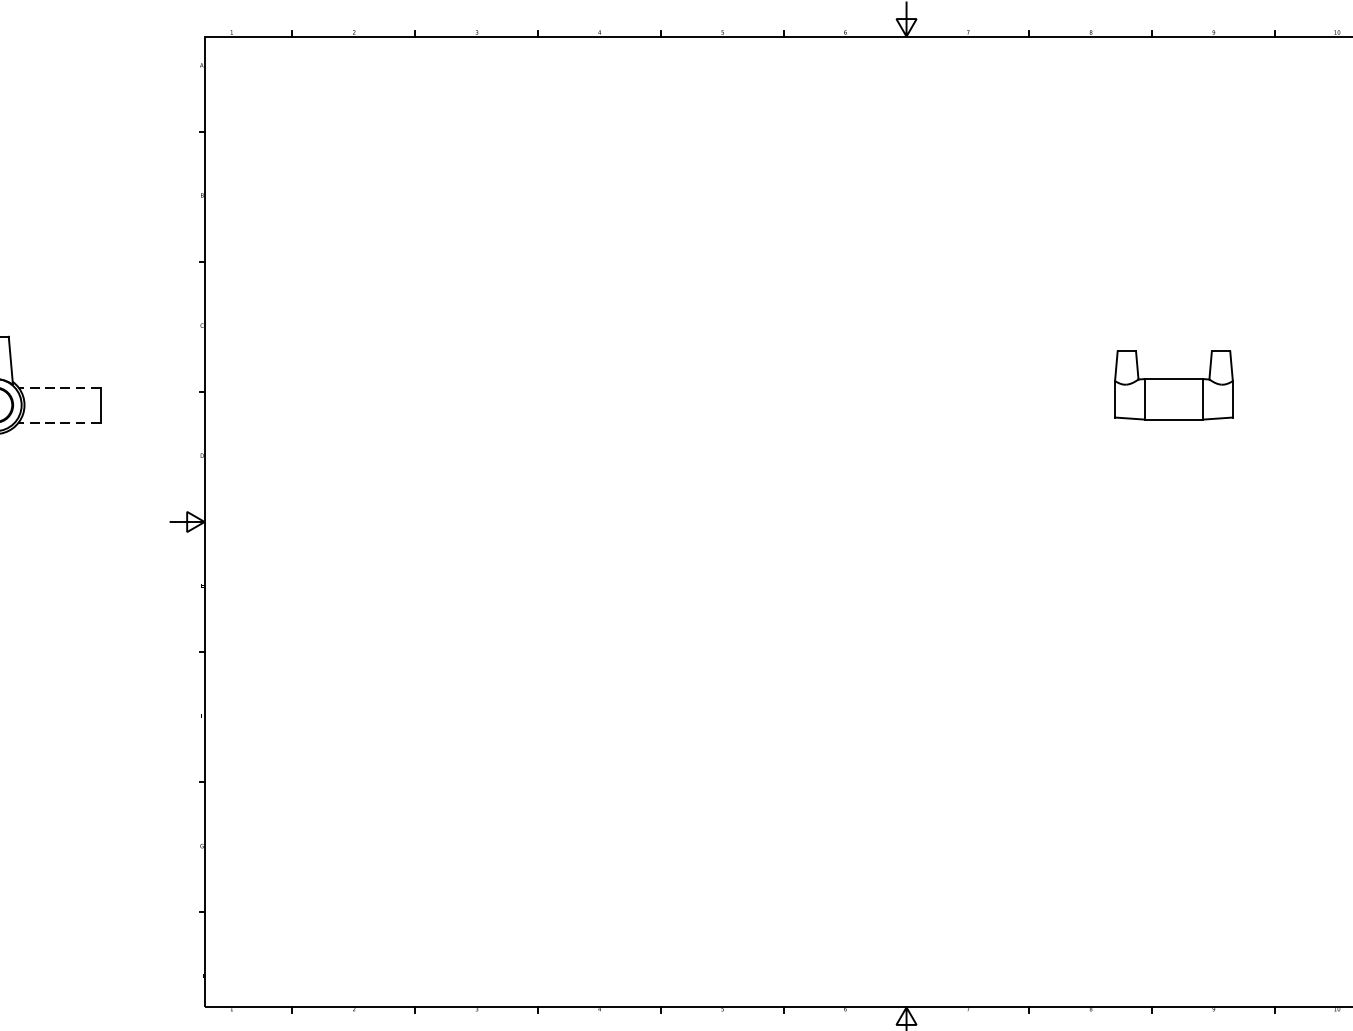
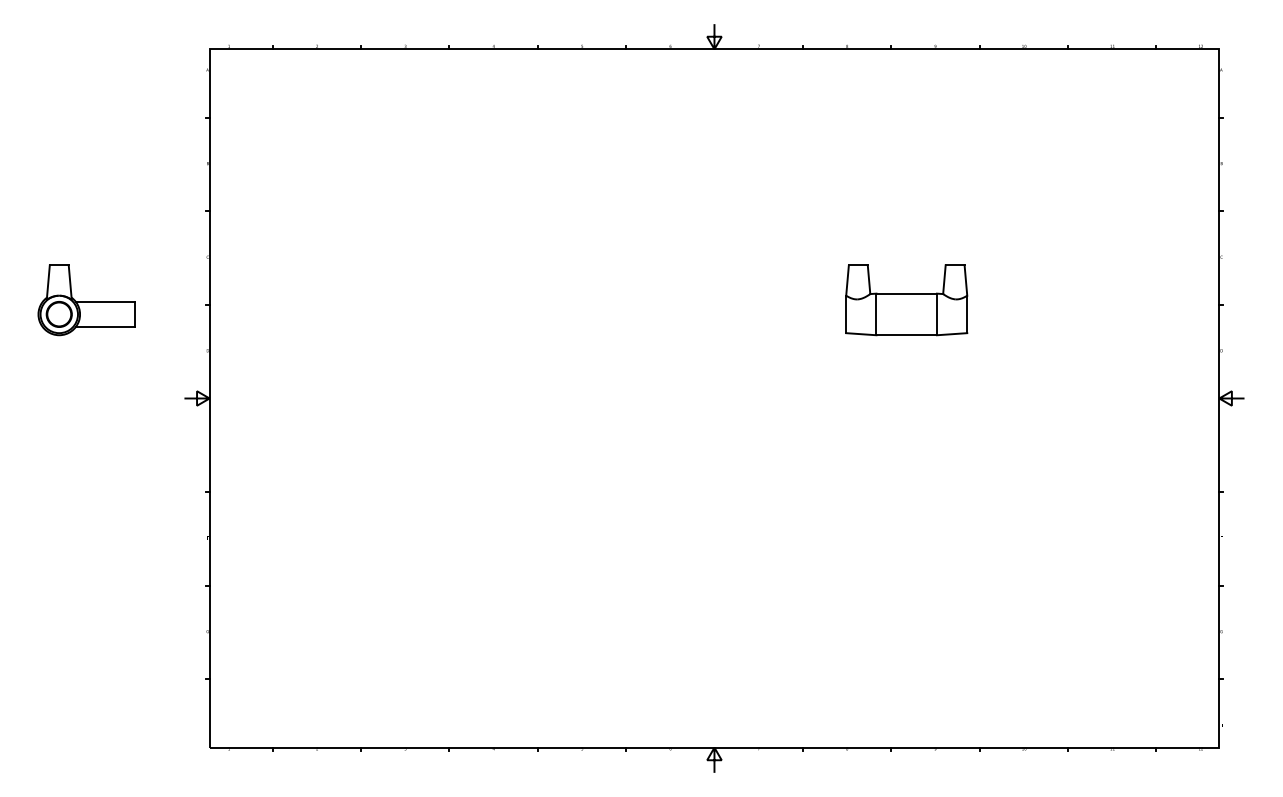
part: (1173, 385) -> (906, 300), size x1.43
line: (59, 387) -> (105, 301), dashed -> solid
line: (59, 423) -> (105, 327), dashed -> solid

